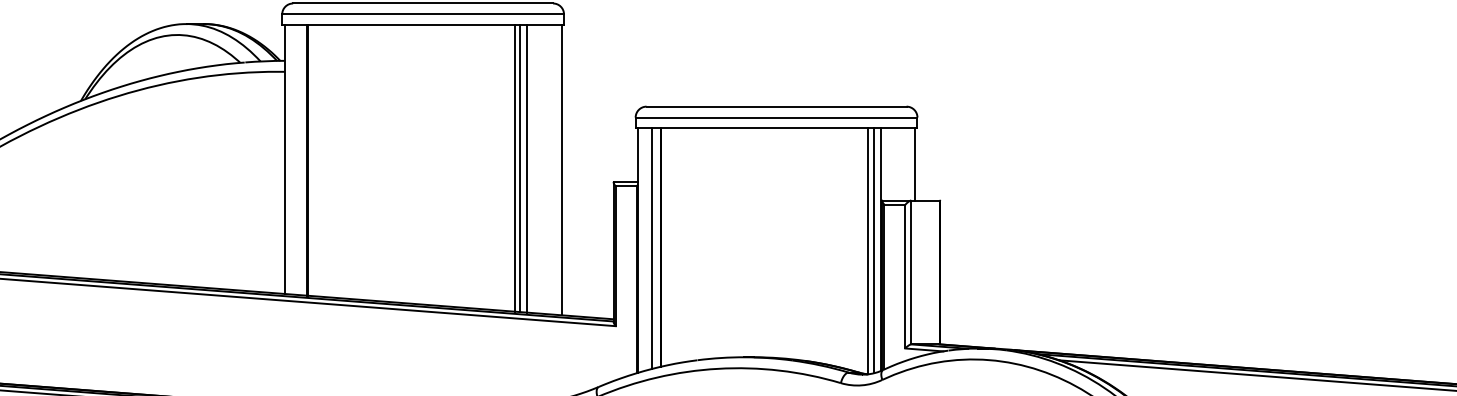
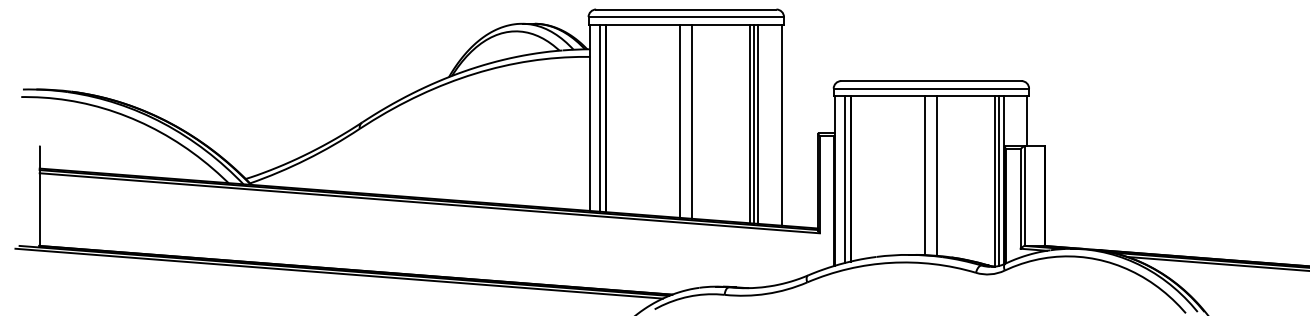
line: (299, 159) -> (600, 117), added
line: (414, 163) -> (680, 120), added
line: (432, 164) -> (692, 121), added
line: (768, 242) -> (925, 175), added
line: (785, 242) -> (937, 175), added

